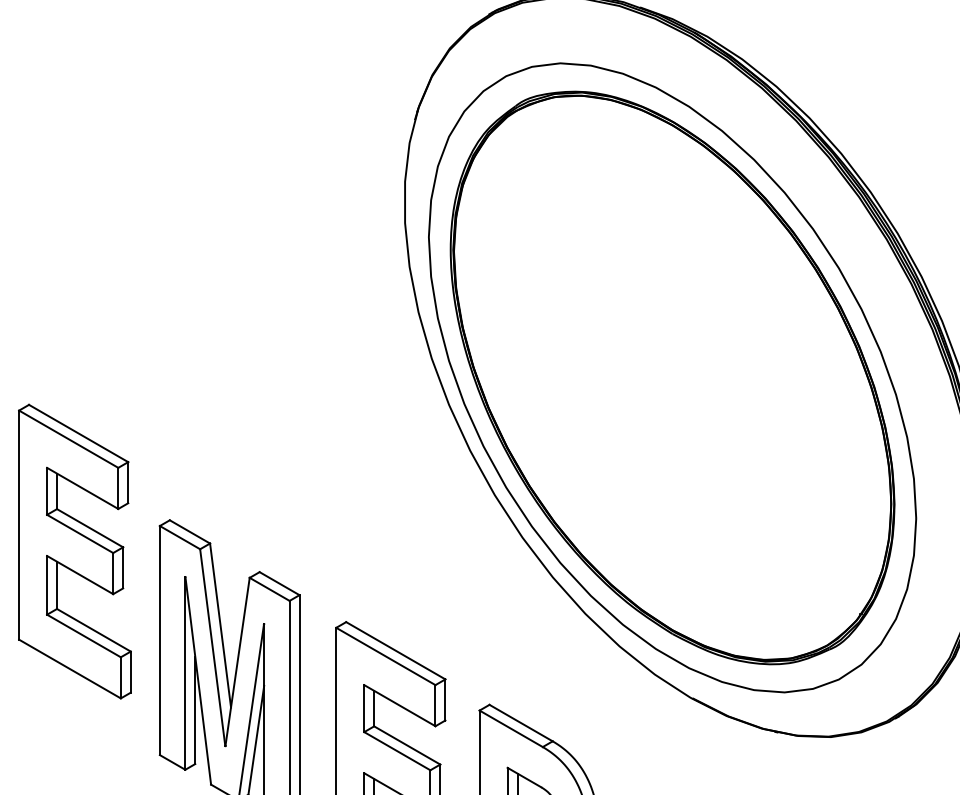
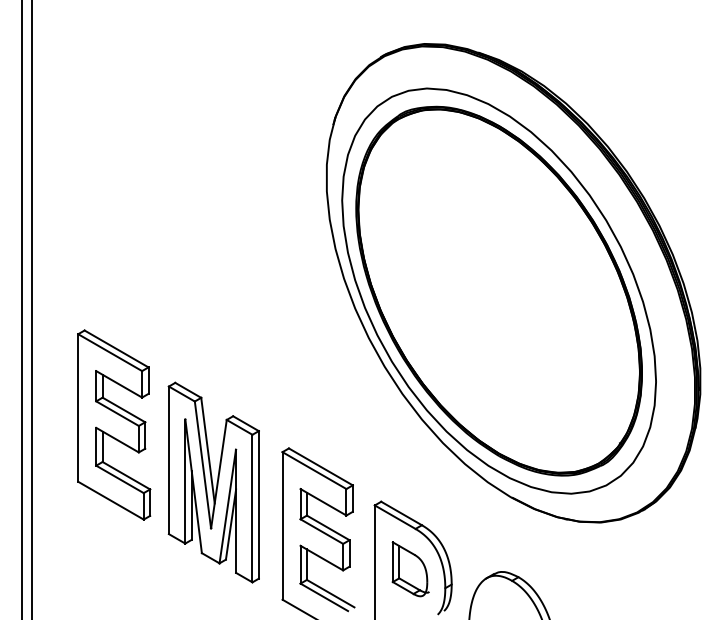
part: (75, 550) -> (114, 424), moved

